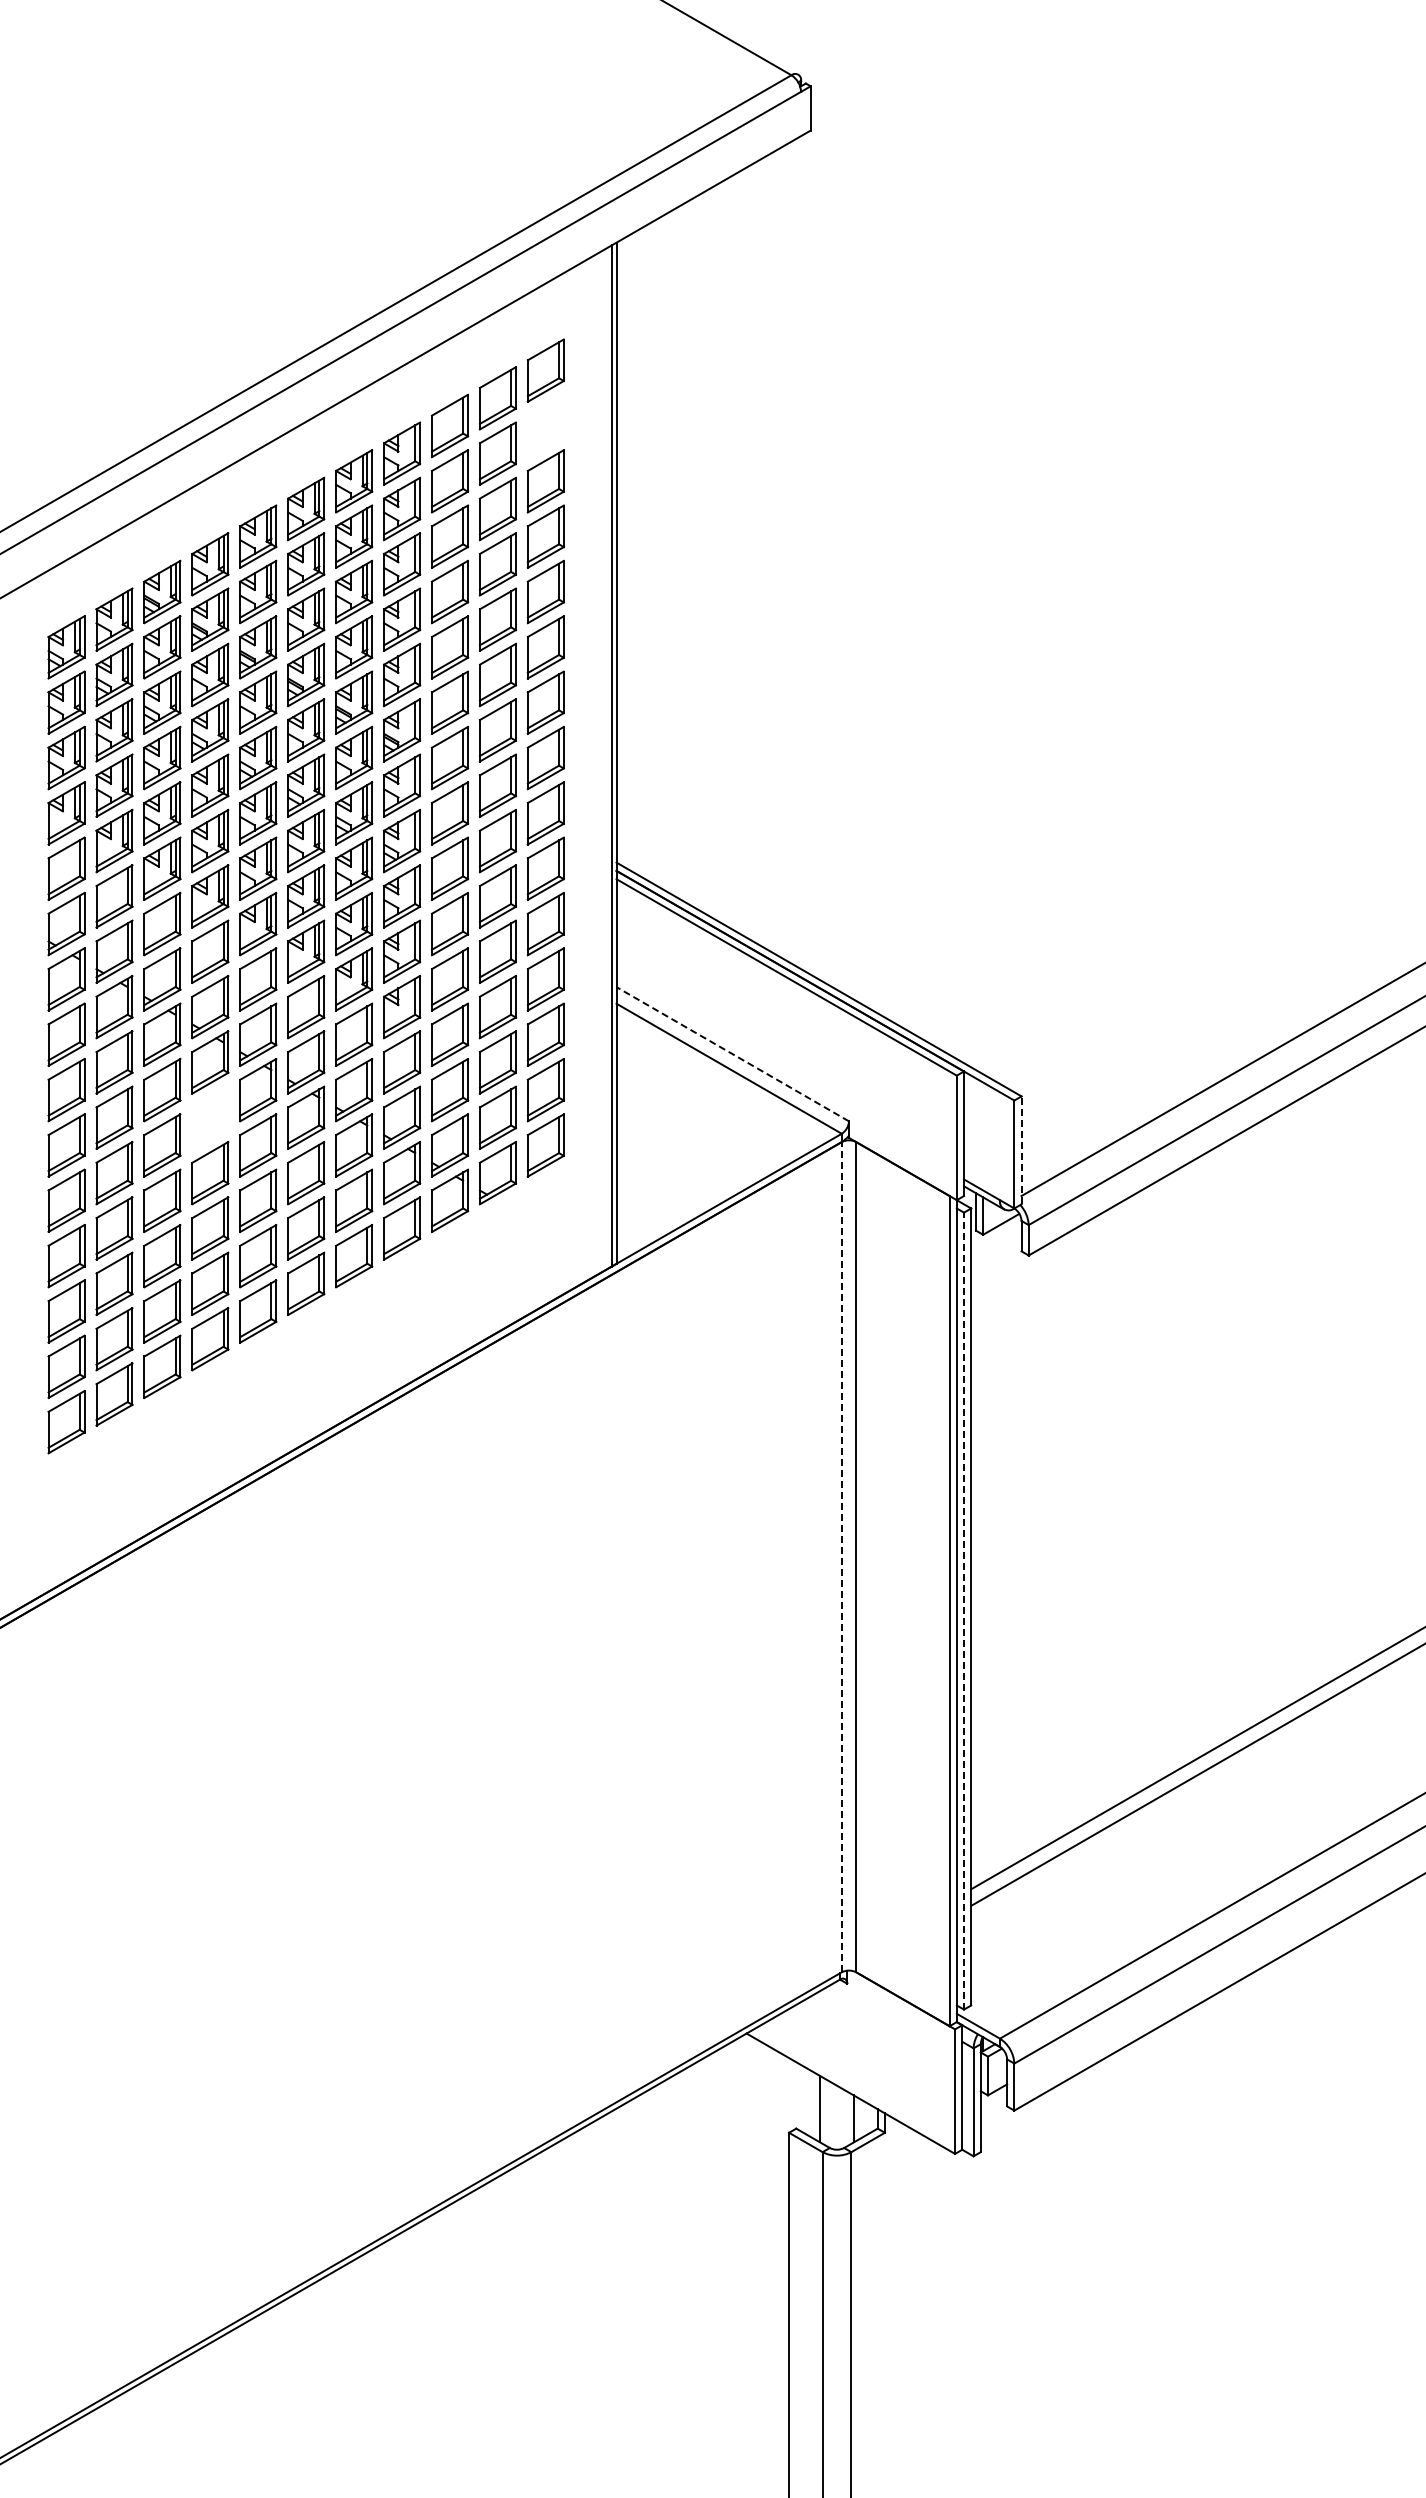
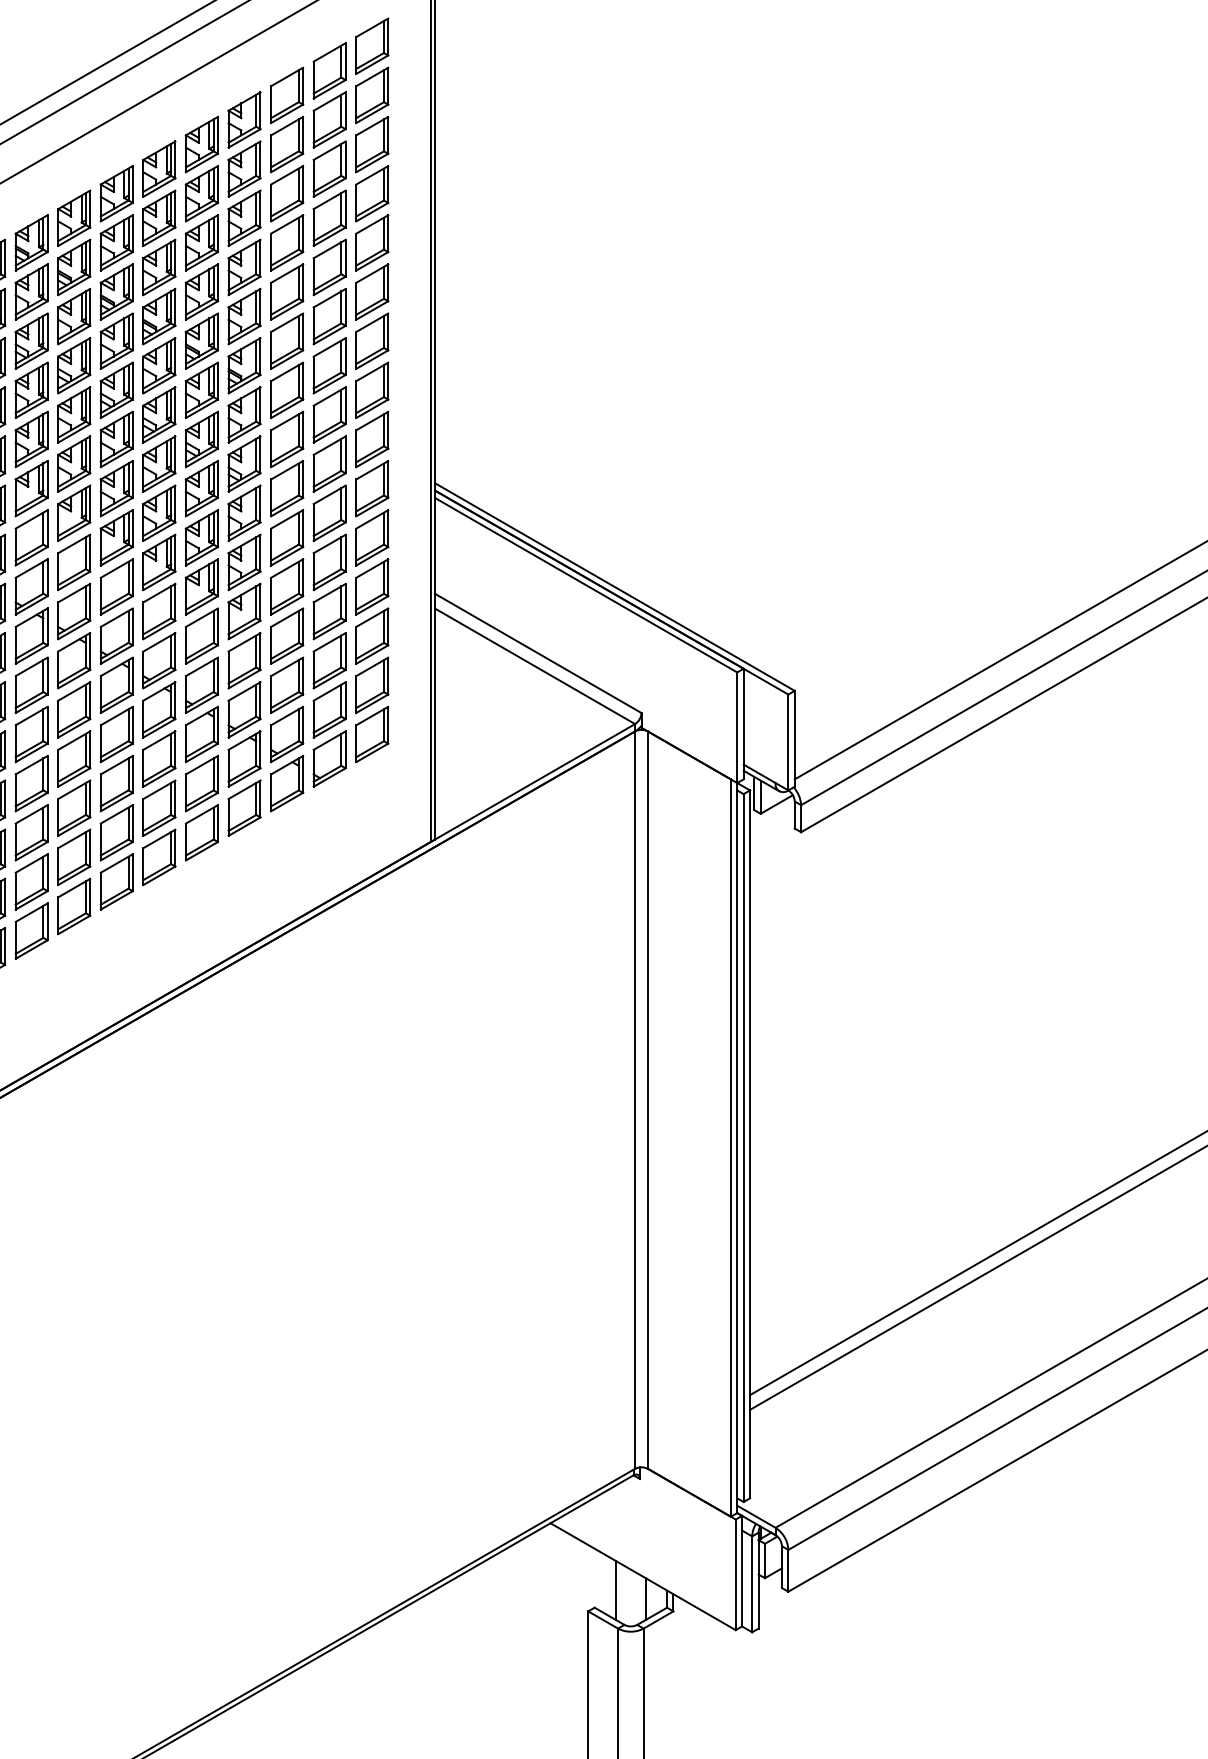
part: (545, 426) -> (371, 95), added
line: (732, 1053) -> (538, 652), dashed -> solid
part: (210, 1117) -> (74, 709), added
line: (1021, 1150) -> (794, 738), dashed -> solid
line: (841, 1556) -> (634, 1099), dashed -> solid
line: (964, 1610) -> (744, 1147), dashed -> solid

